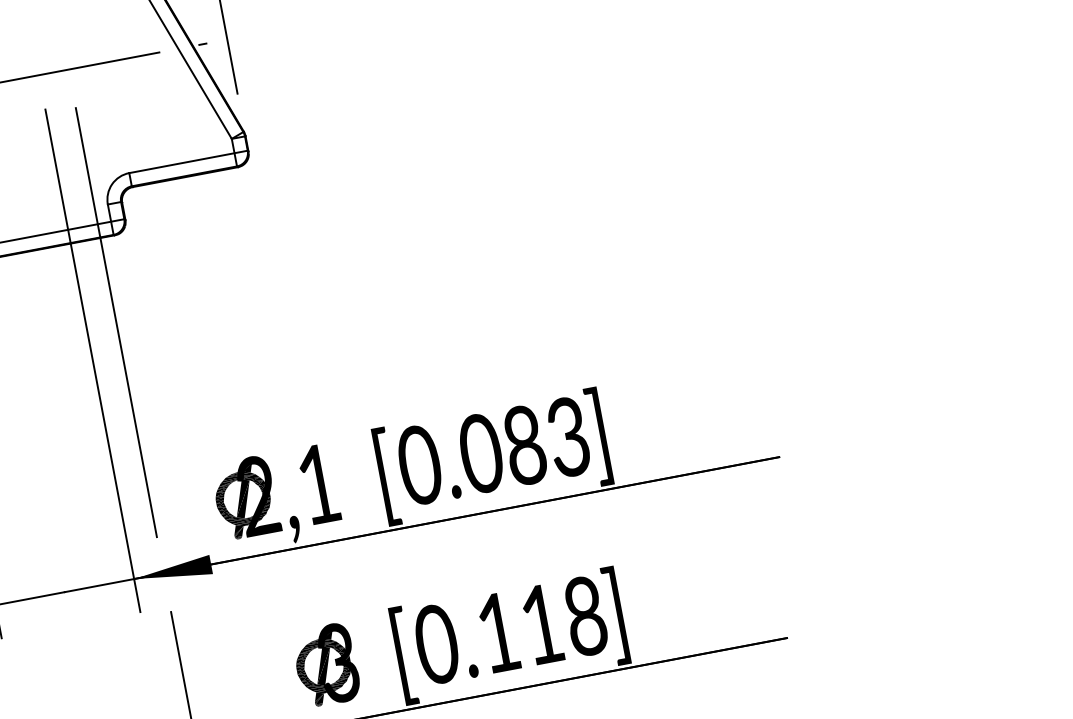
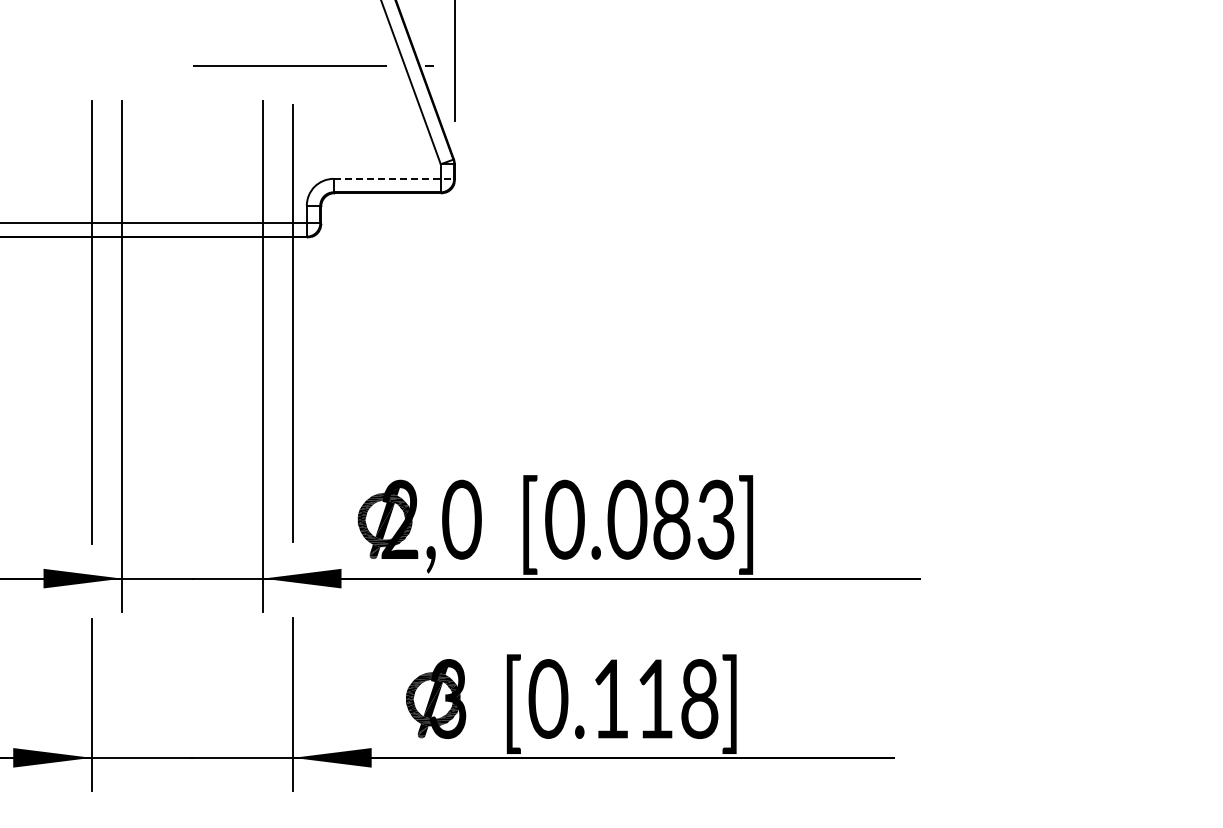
line: (188, 161) -> (394, 178), solid -> dashed
text: (318, 484) -> (461, 519), 2,1 -> 2,0

